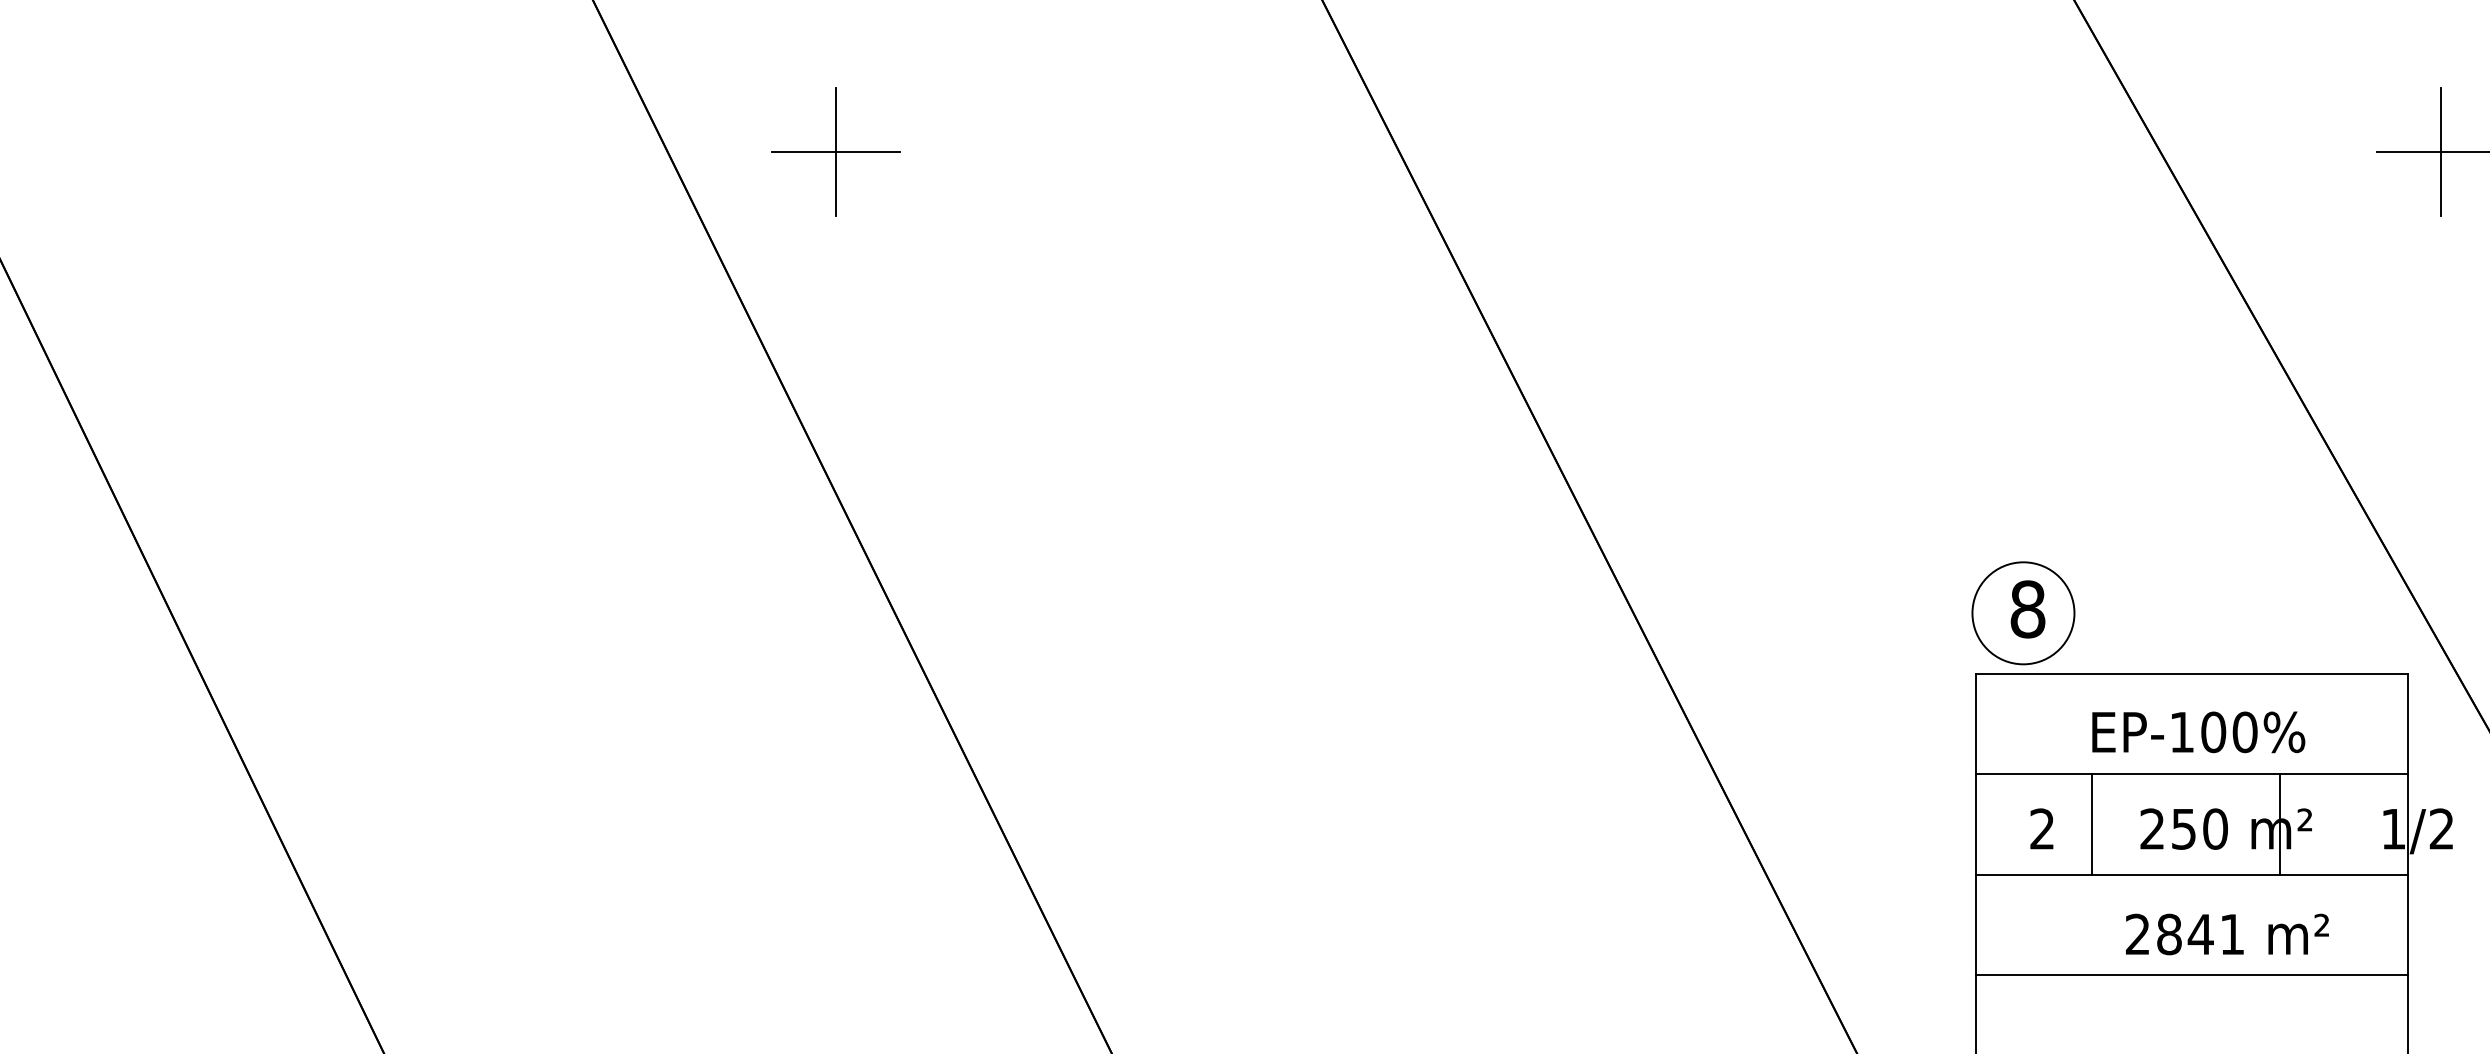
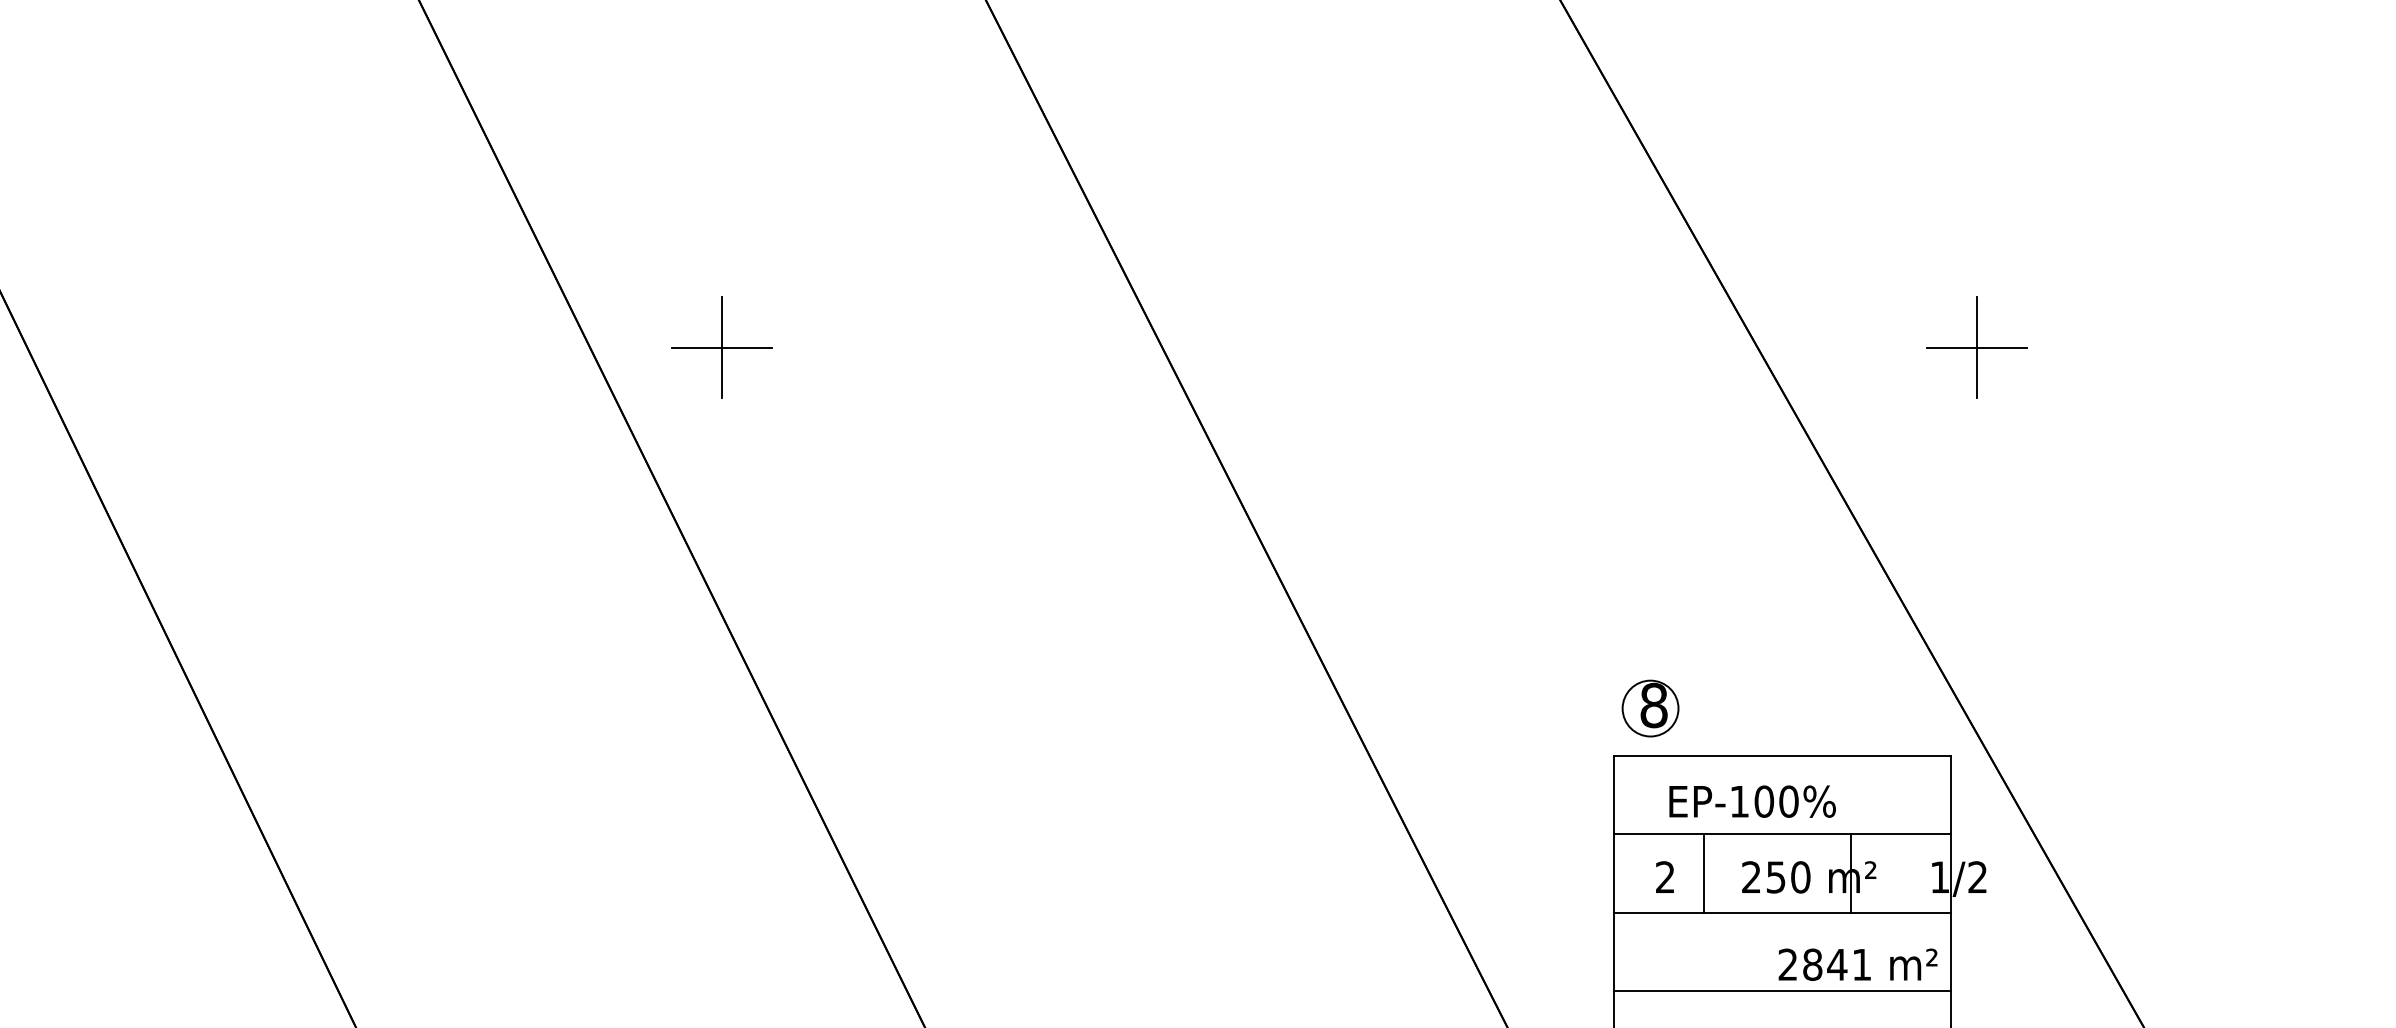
circle: (2023, 613) -> (1650, 708), size x0.7
text: (2198, 732) -> (1752, 801), moved
text: (2226, 934) -> (1857, 964), moved

